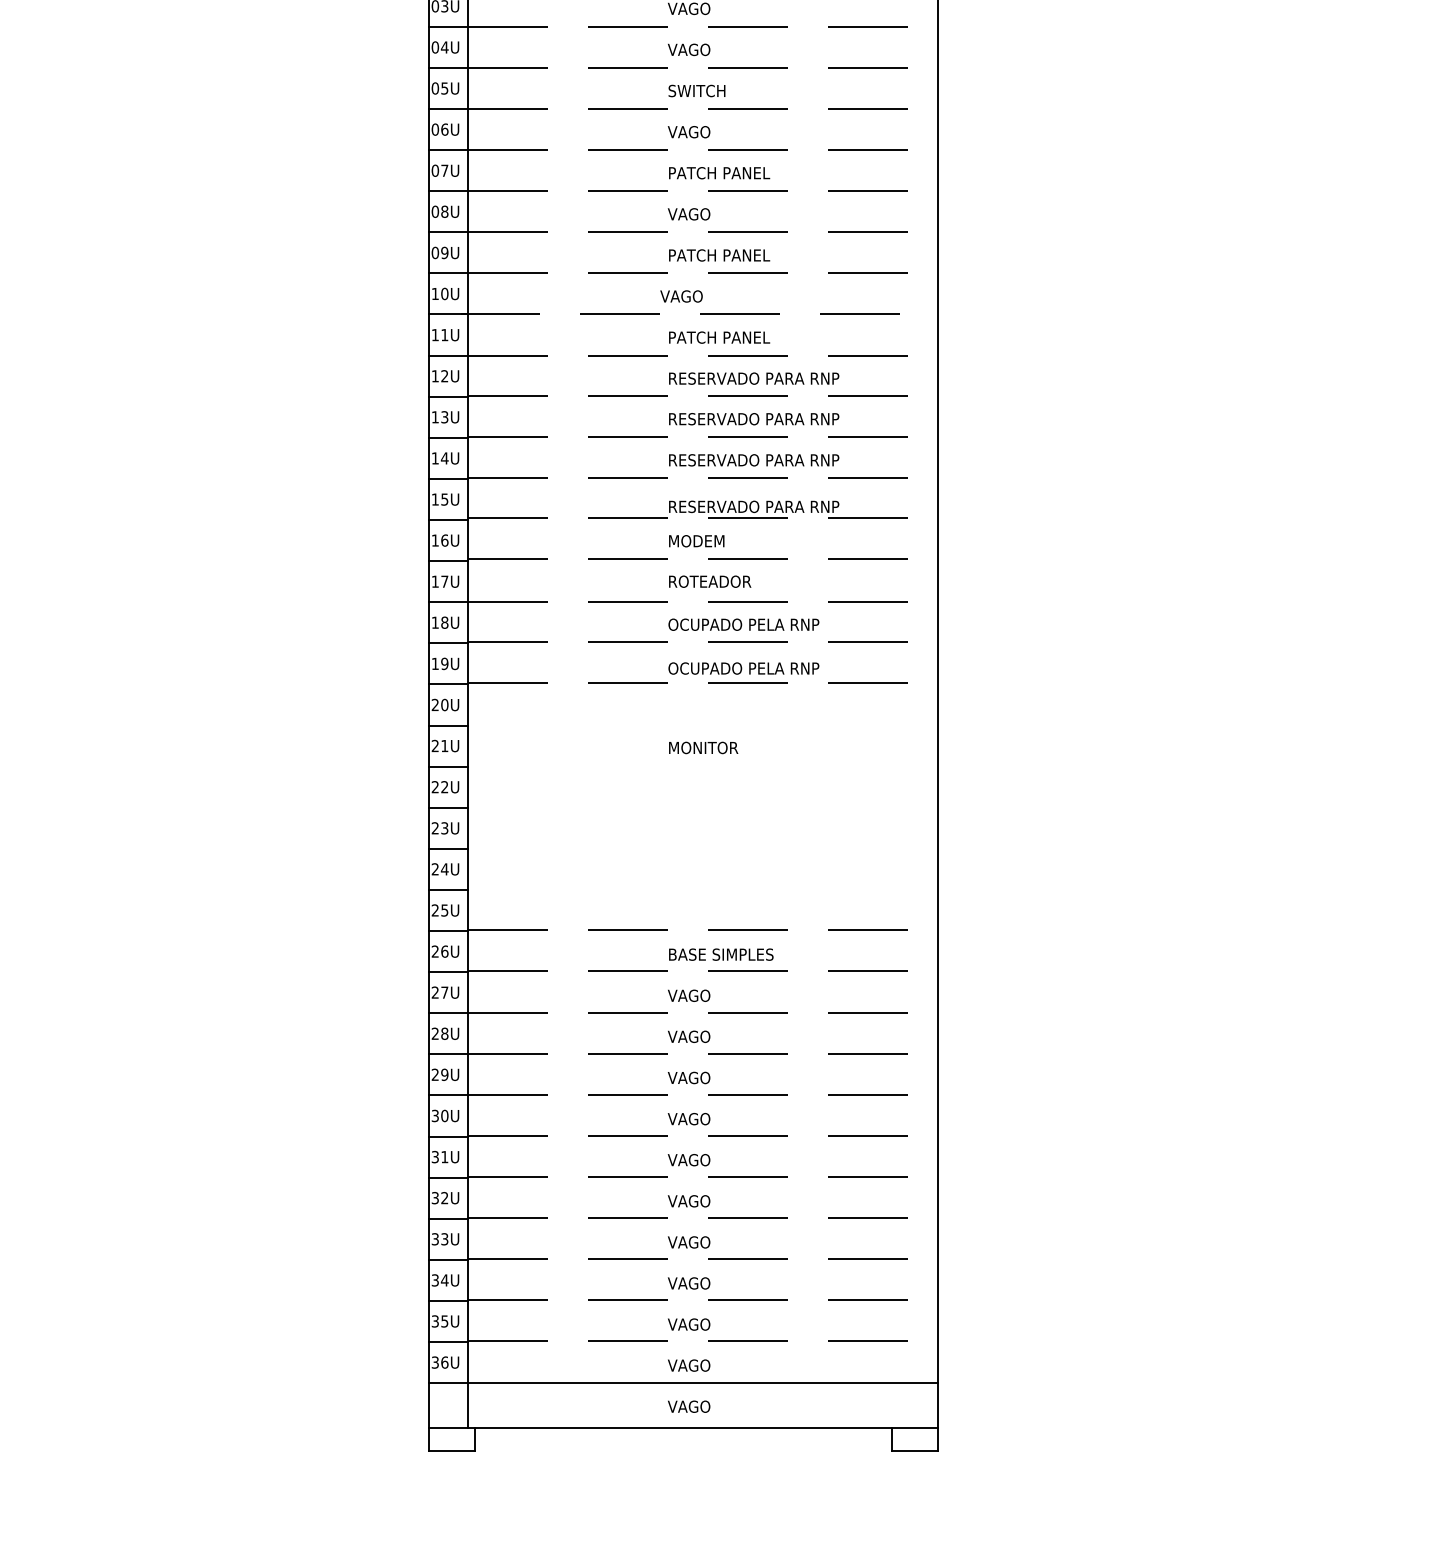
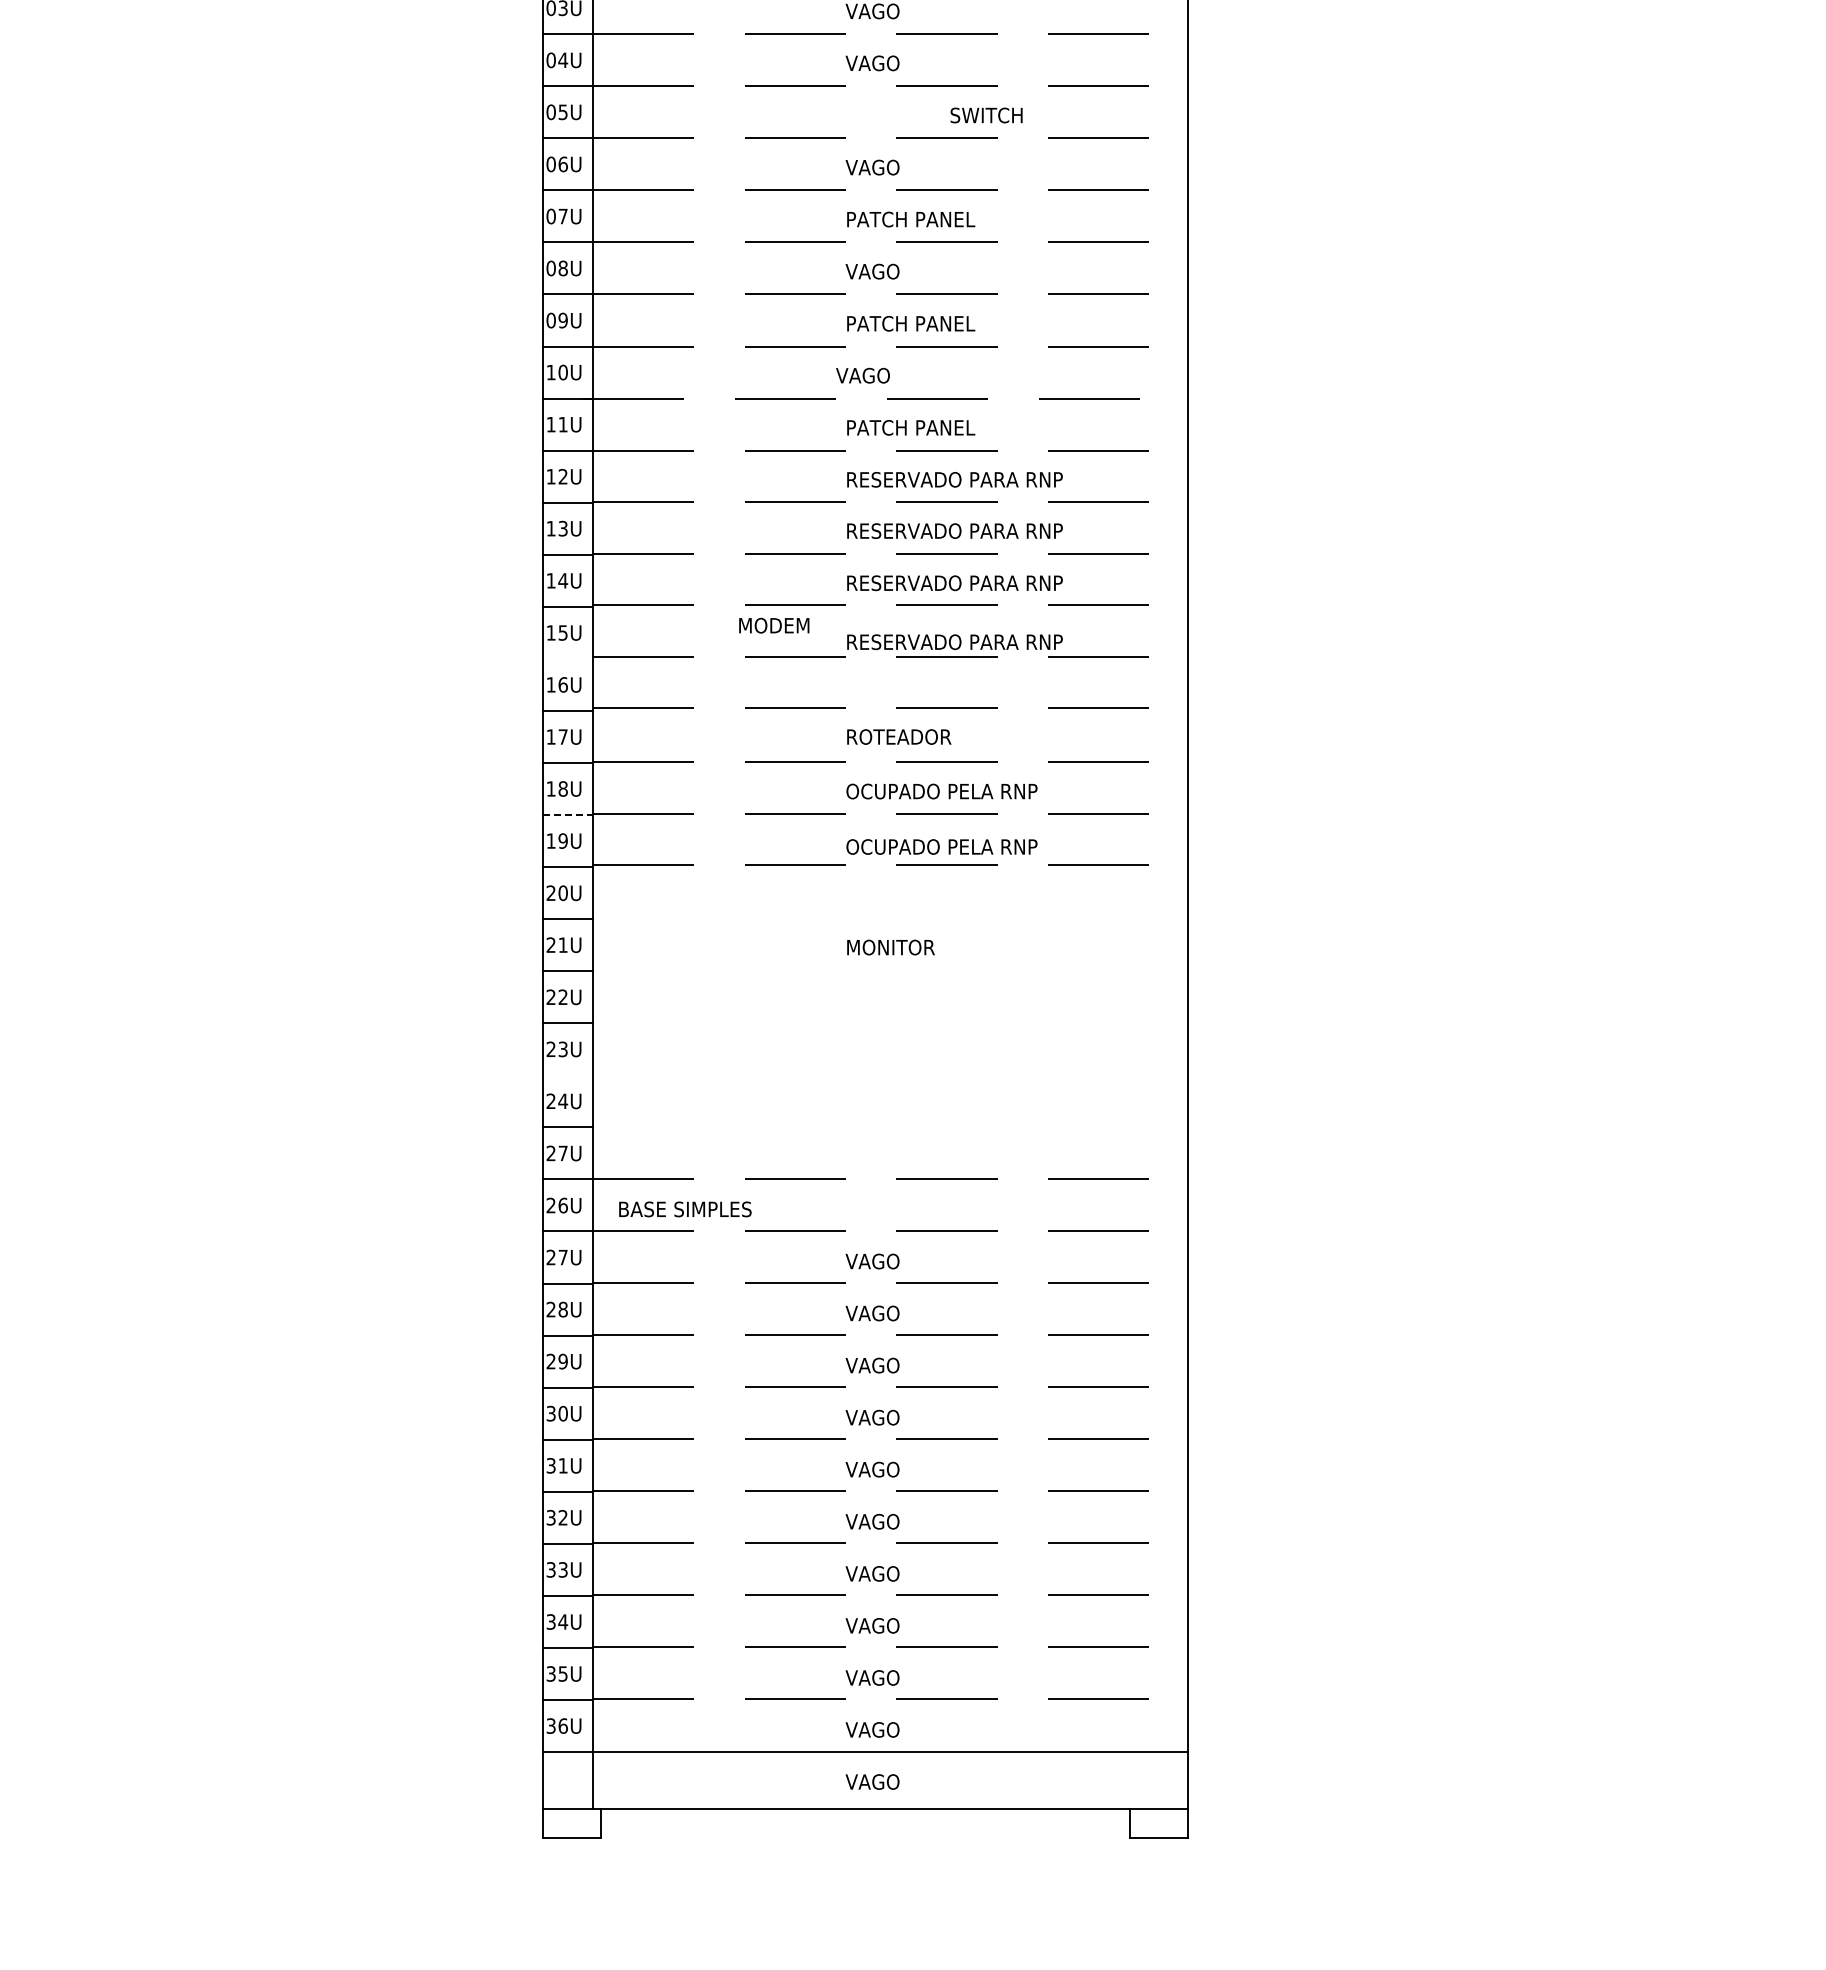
text: (696, 91) -> (986, 115), moved
line: (448, 519) -> (567, 658), removed
text: (696, 541) -> (774, 625), moved
line: (448, 642) -> (567, 814), solid -> dashed
line: (448, 848) -> (567, 1075), removed
text: (444, 910) -> (562, 1153), 25U -> 27U
text: (721, 954) -> (685, 1209), moved

